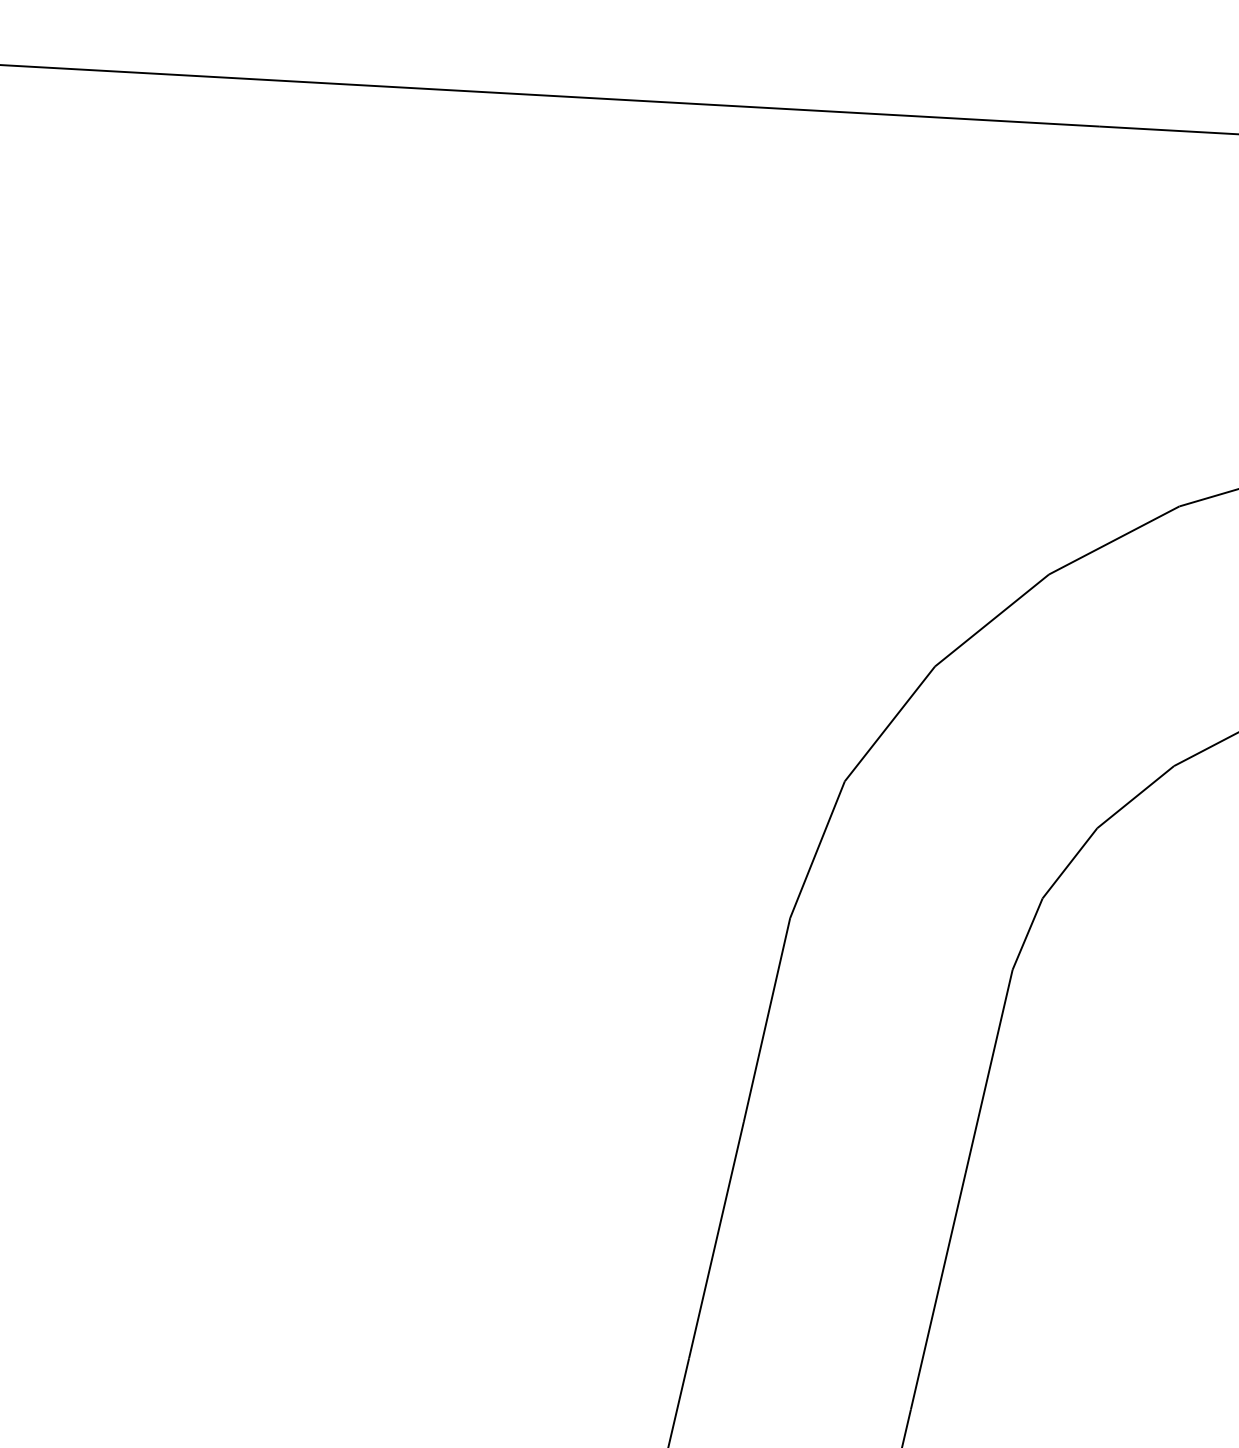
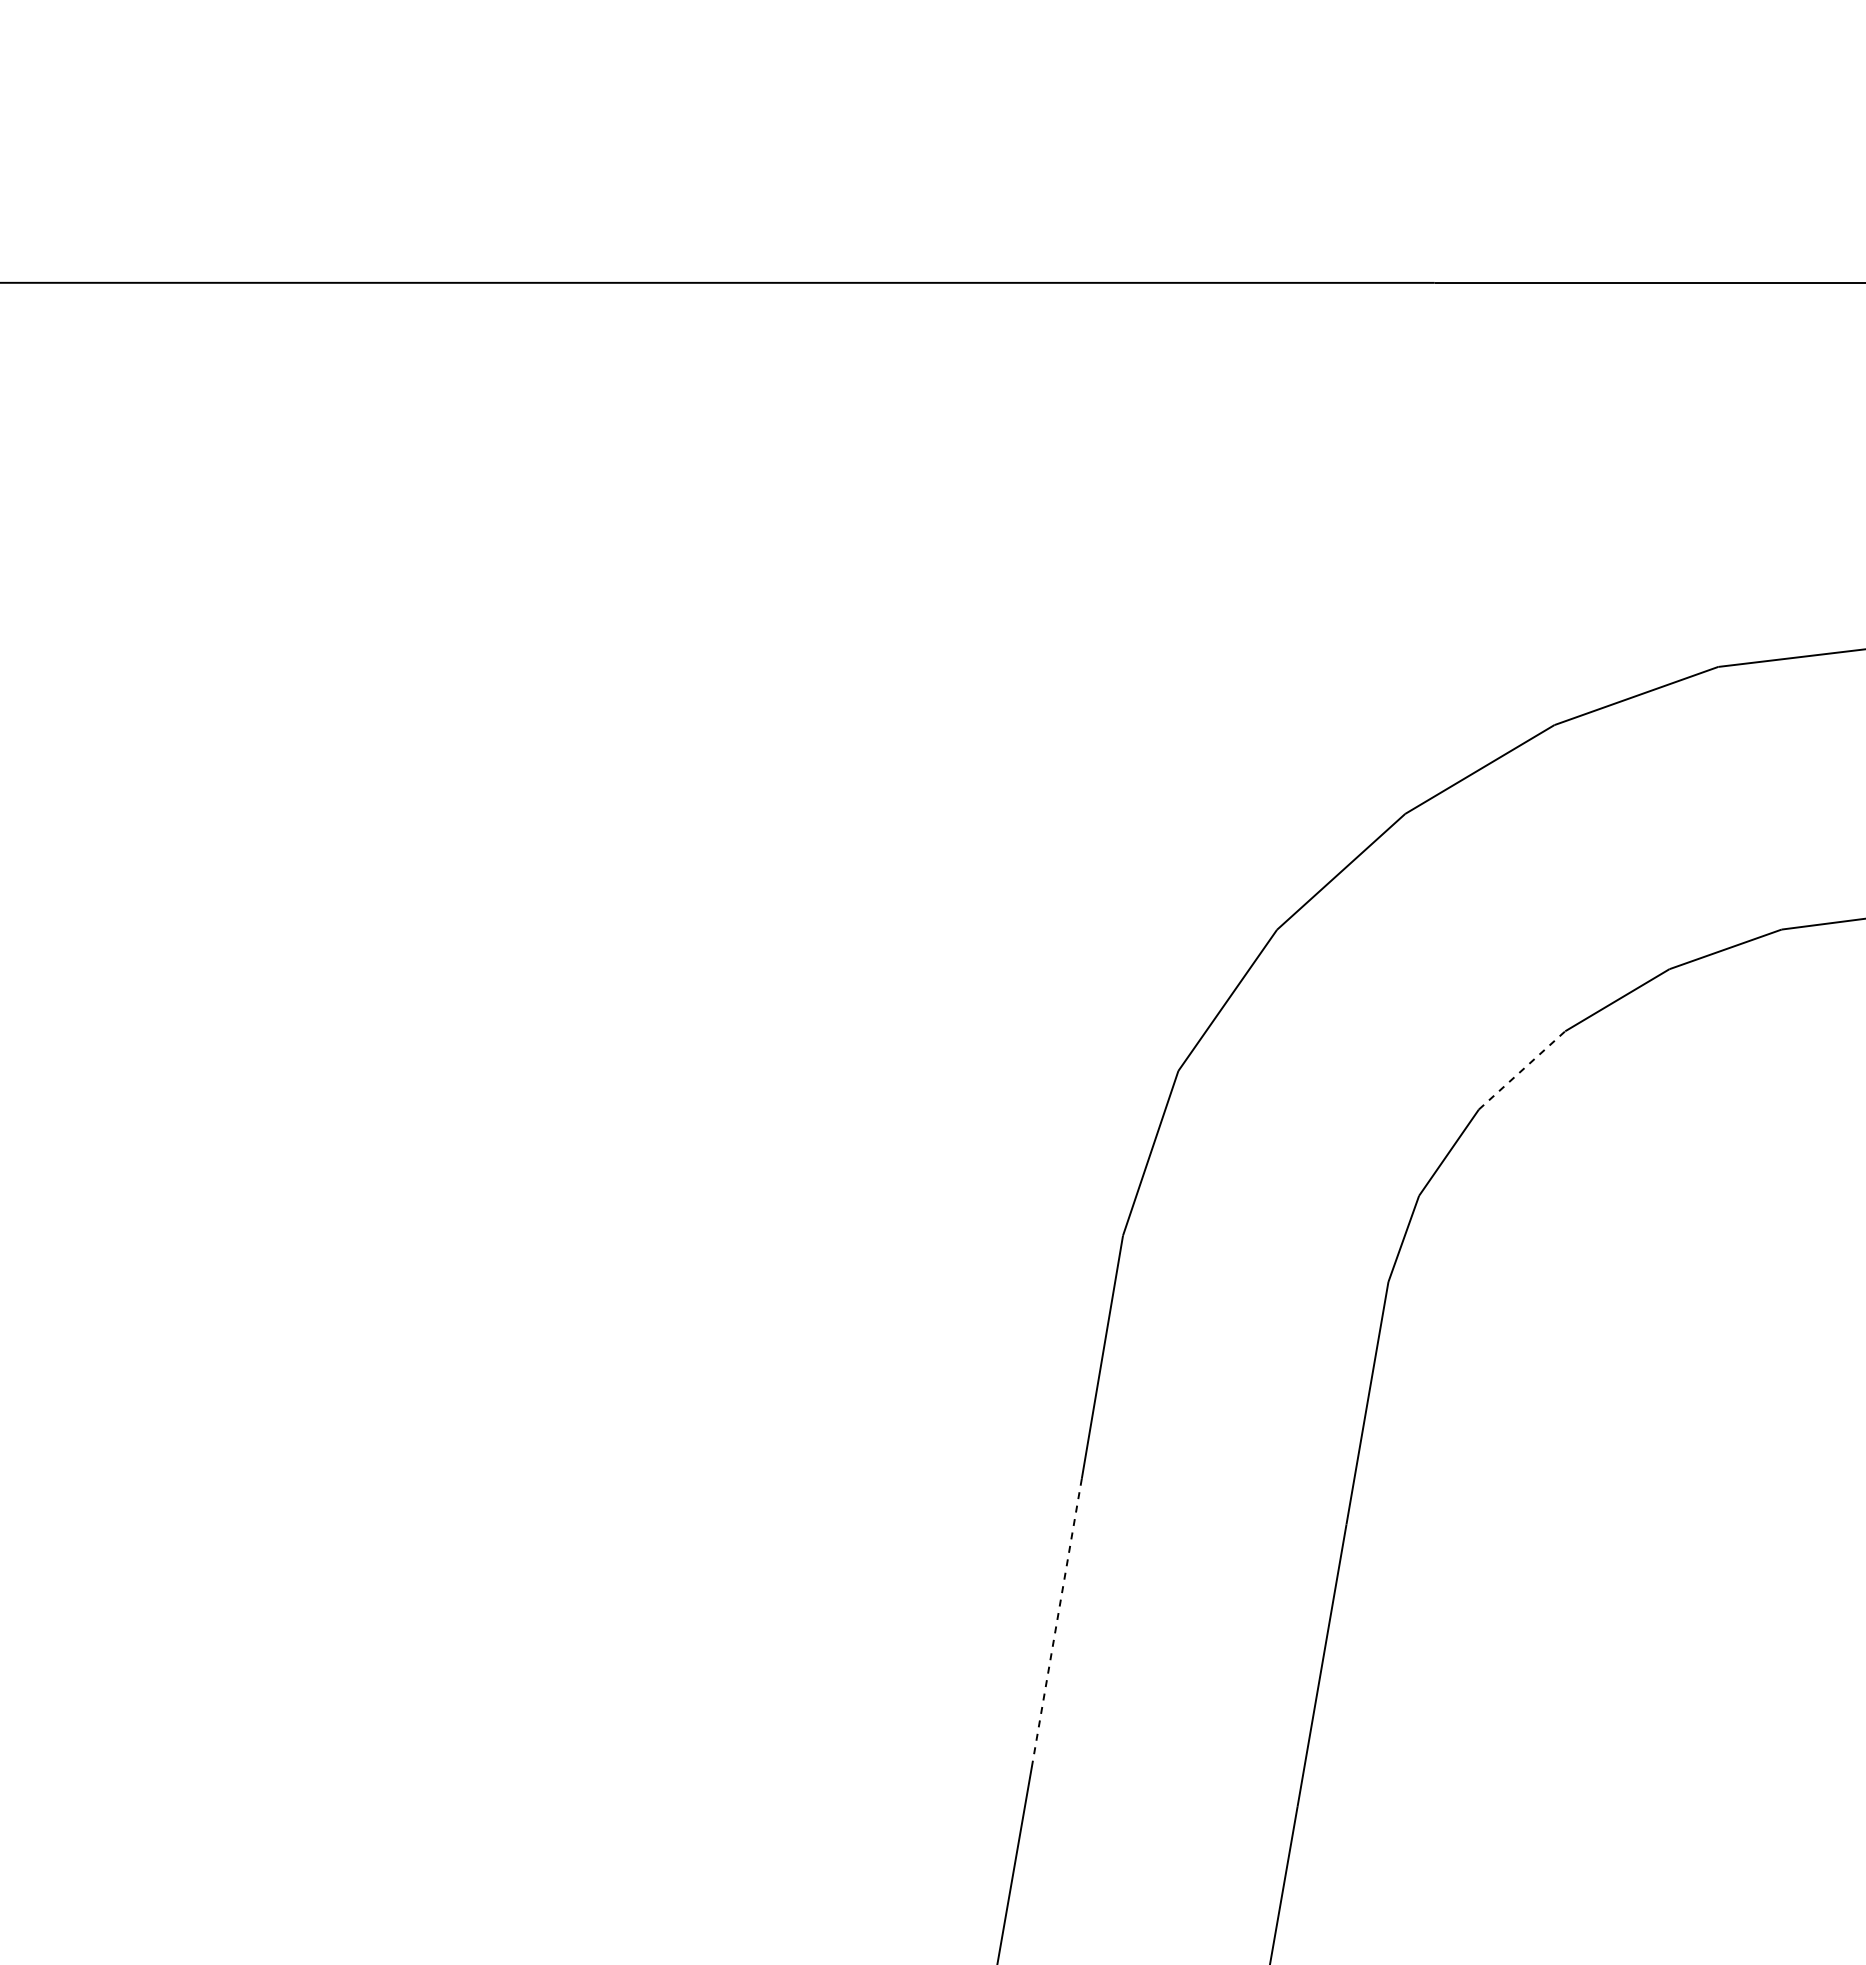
line: (1136, 797) -> (1522, 1070), solid -> dashed
line: (716, 1240) -> (1057, 1620), solid -> dashed

